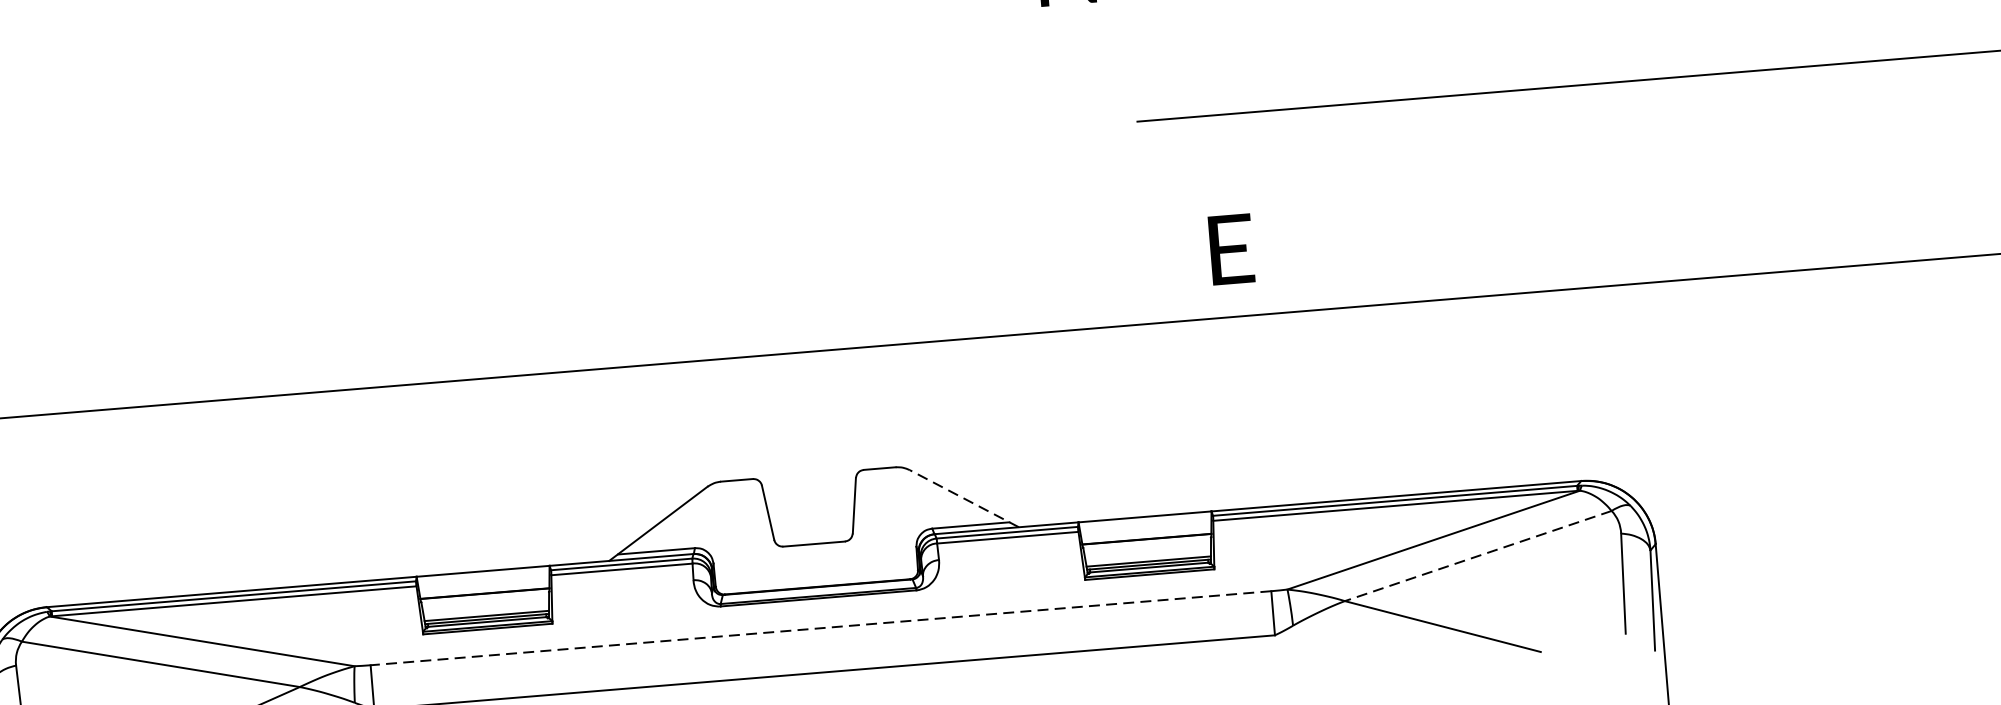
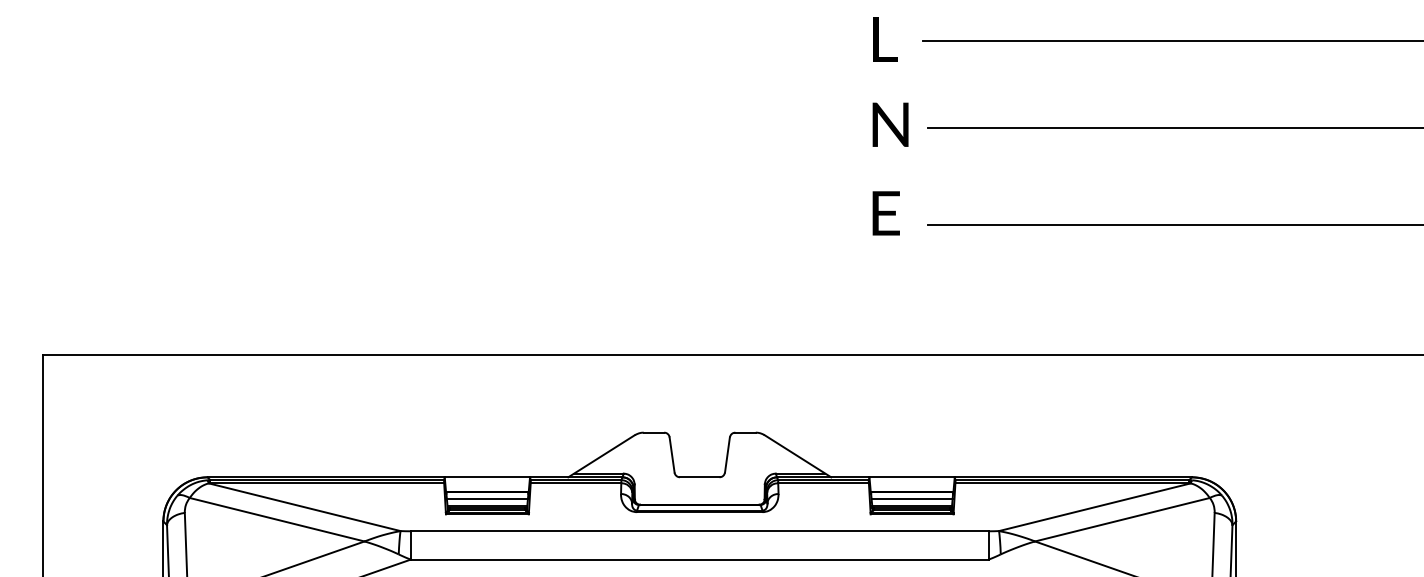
text: (1230, 249) -> (885, 213), moved
line: (963, 497) -> (797, 455), dashed -> solid
line: (1146, 549) -> (911, 498), added
line: (1476, 555) -> (1121, 519), dashed -> solid
line: (484, 604) -> (486, 498), added
line: (820, 628) -> (699, 531), dashed -> solid

